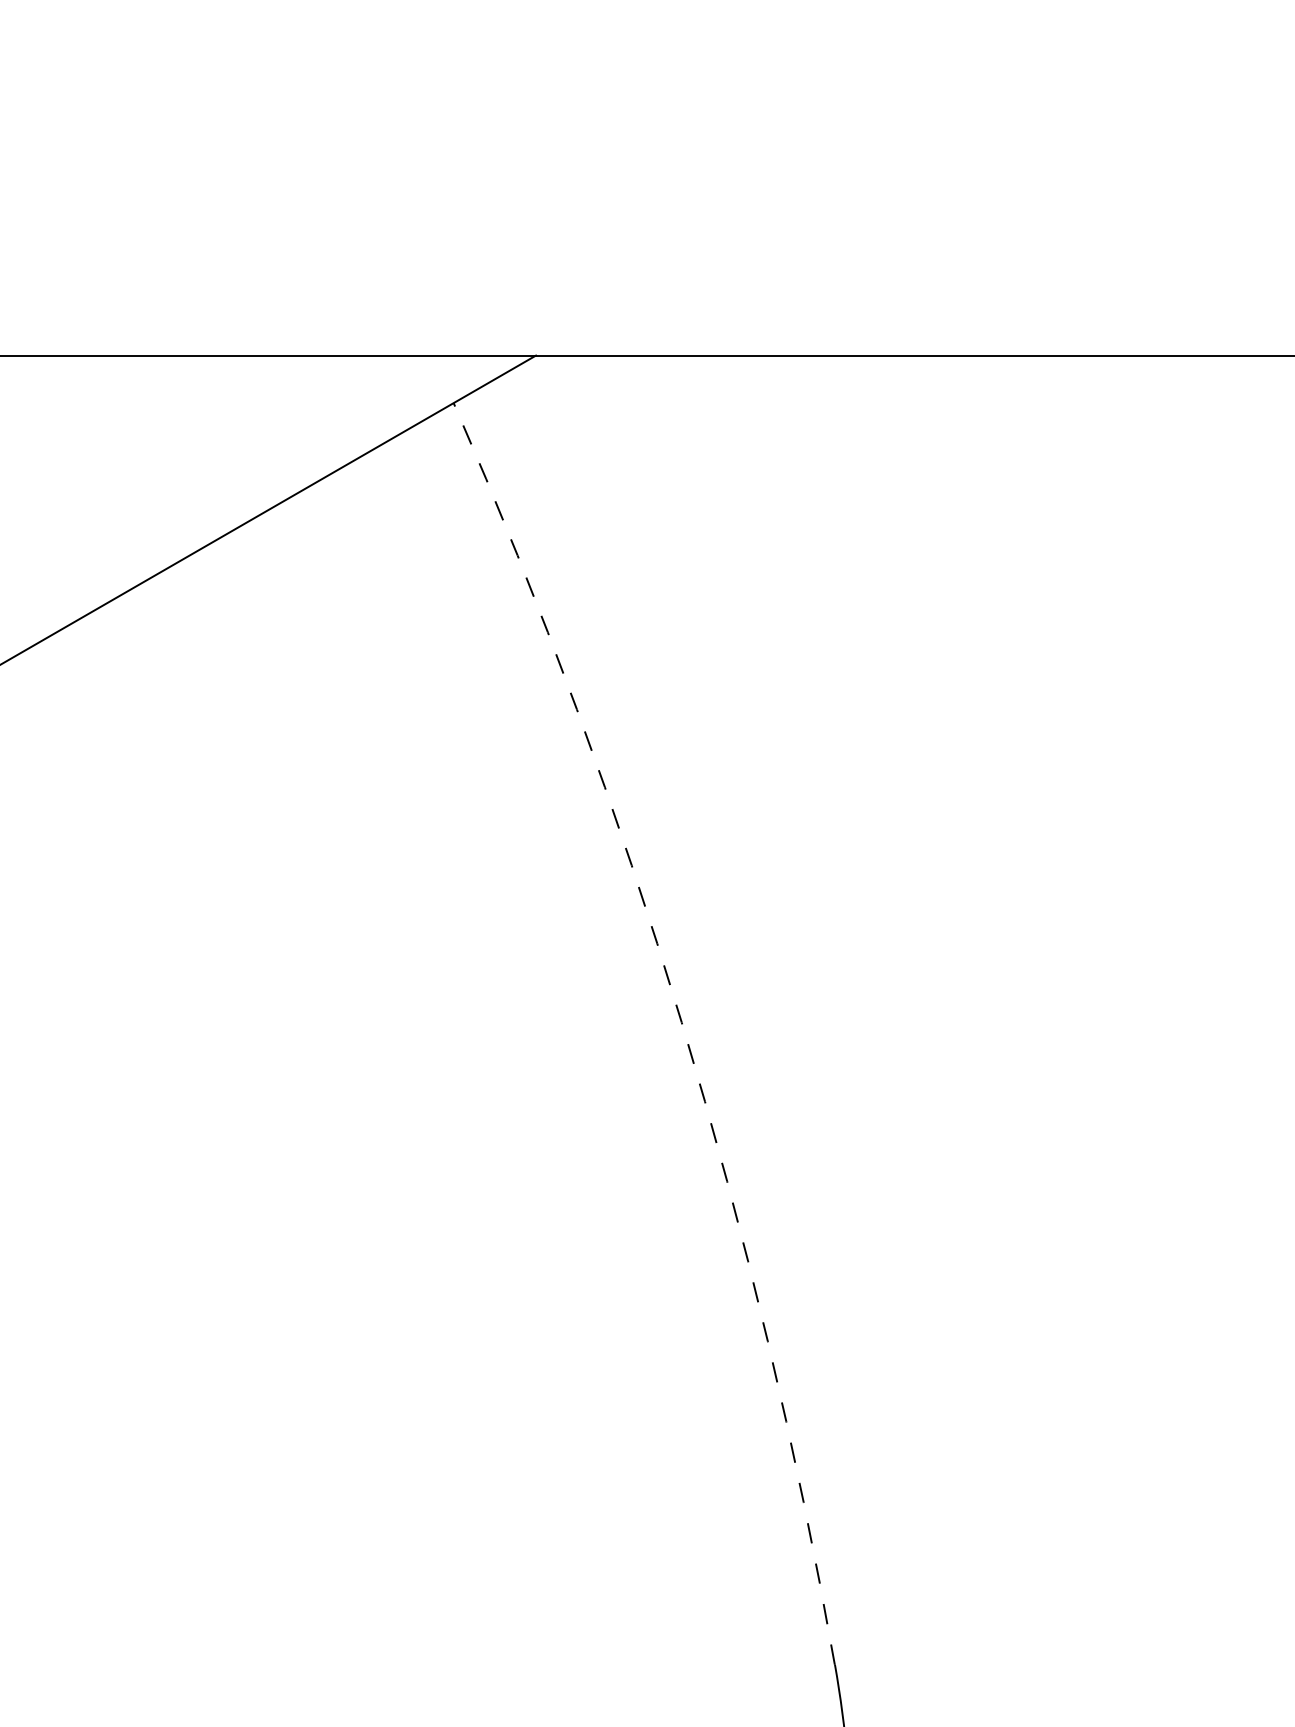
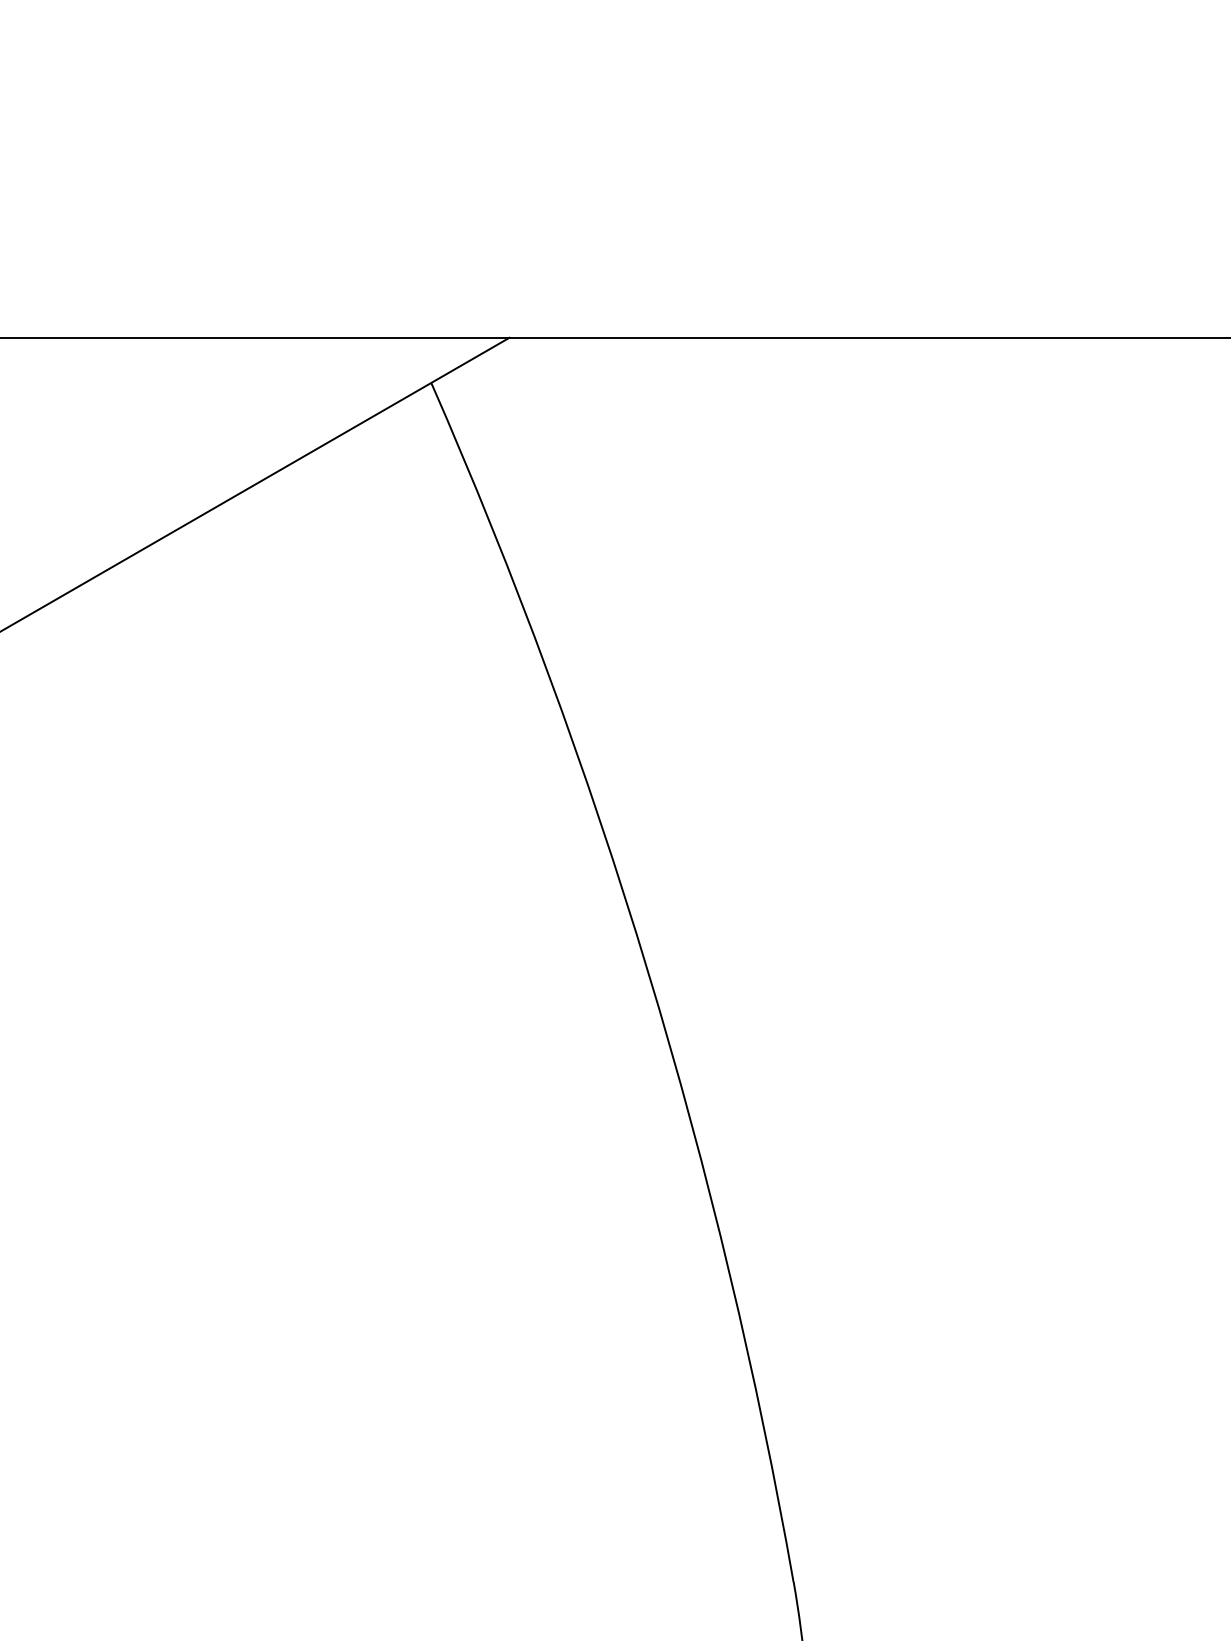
arc: (681, 1022) -> (647, 971), dashed -> solid

